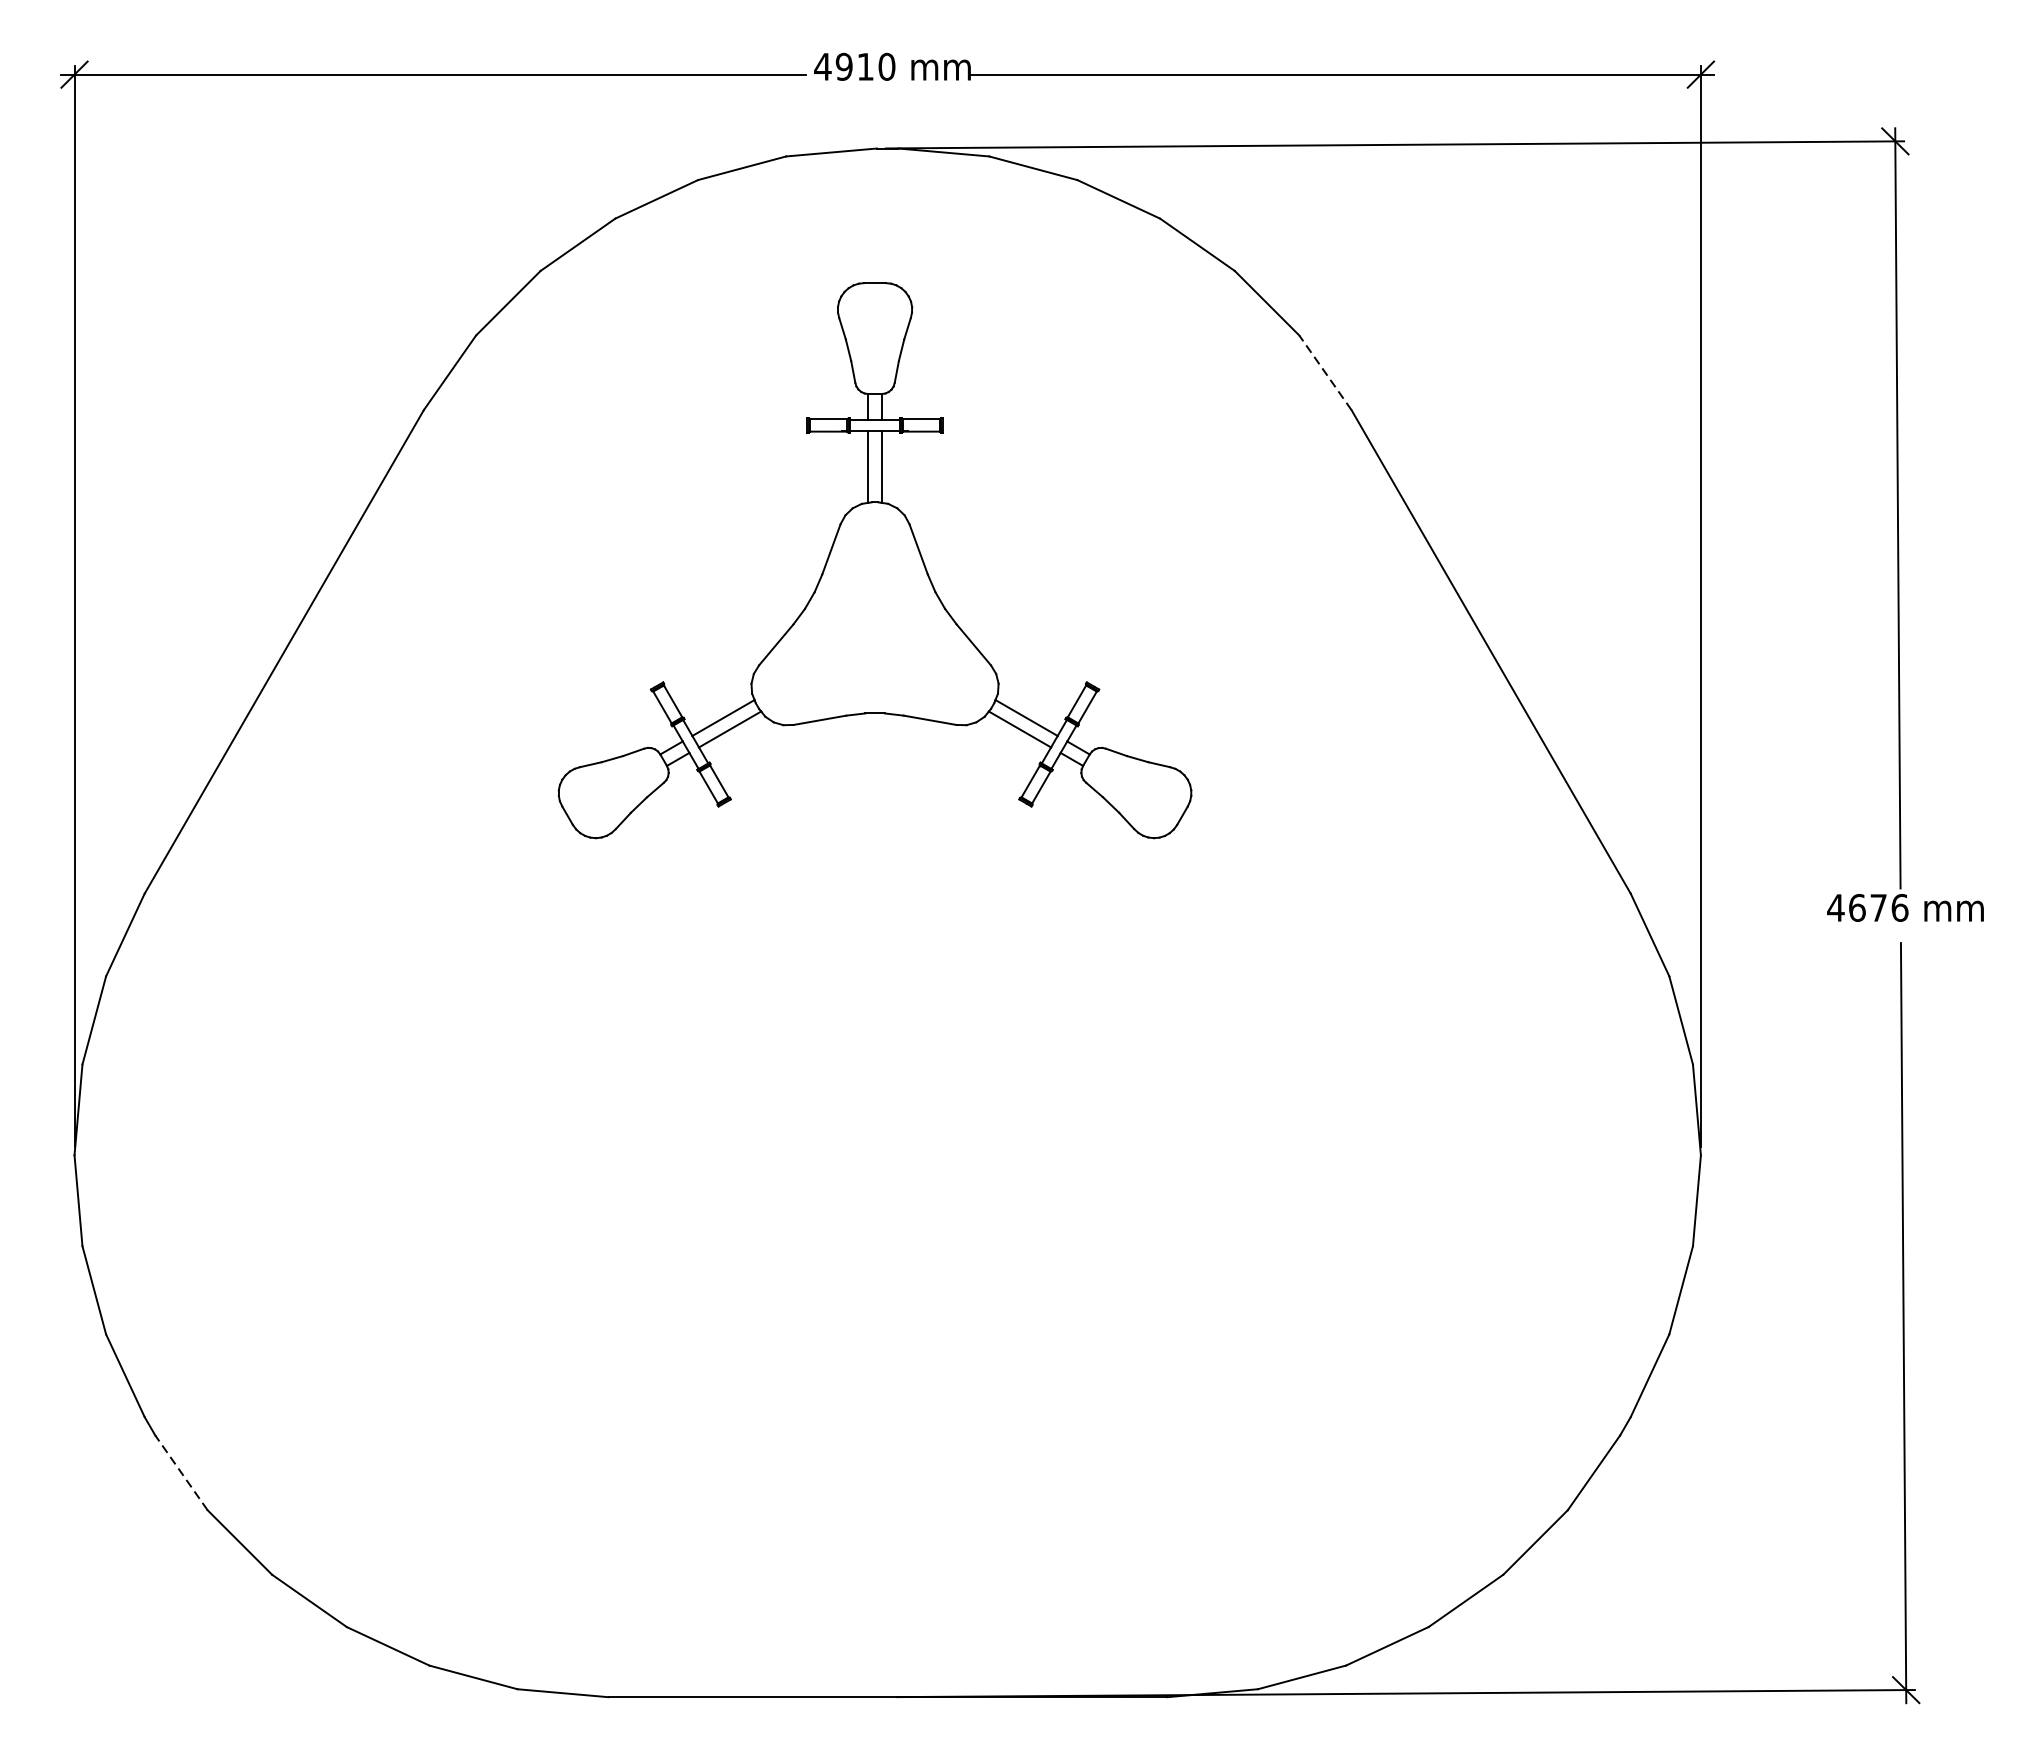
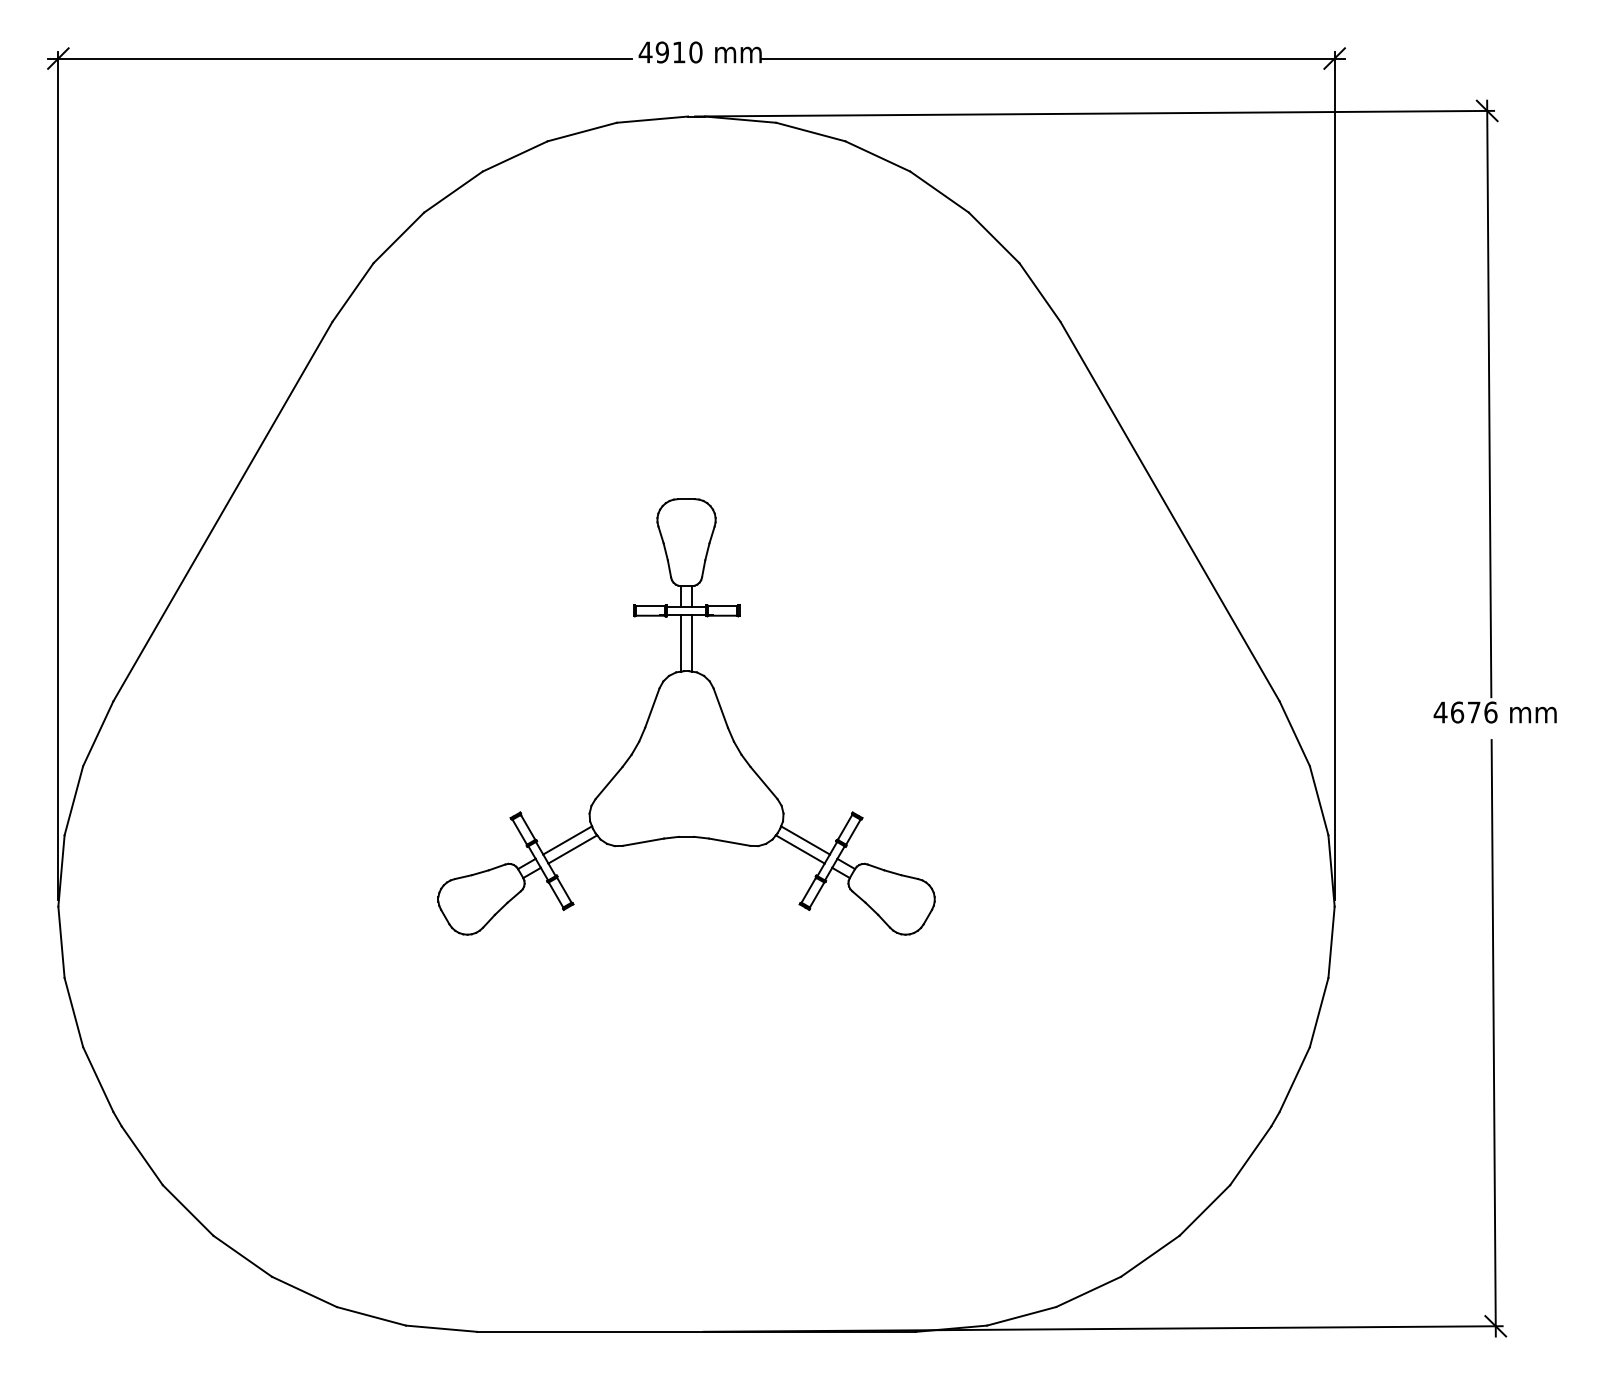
line: (1326, 372) -> (1040, 292), dashed -> solid
part: (874, 560) -> (686, 716), moved
line: (181, 1472) -> (142, 1155), dashed -> solid

